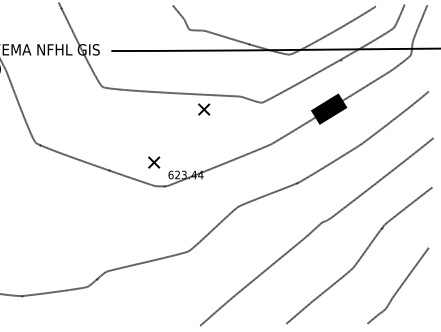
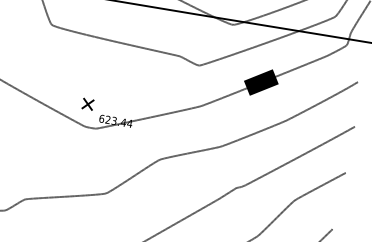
part: (204, 109) -> (143, 62), removed

